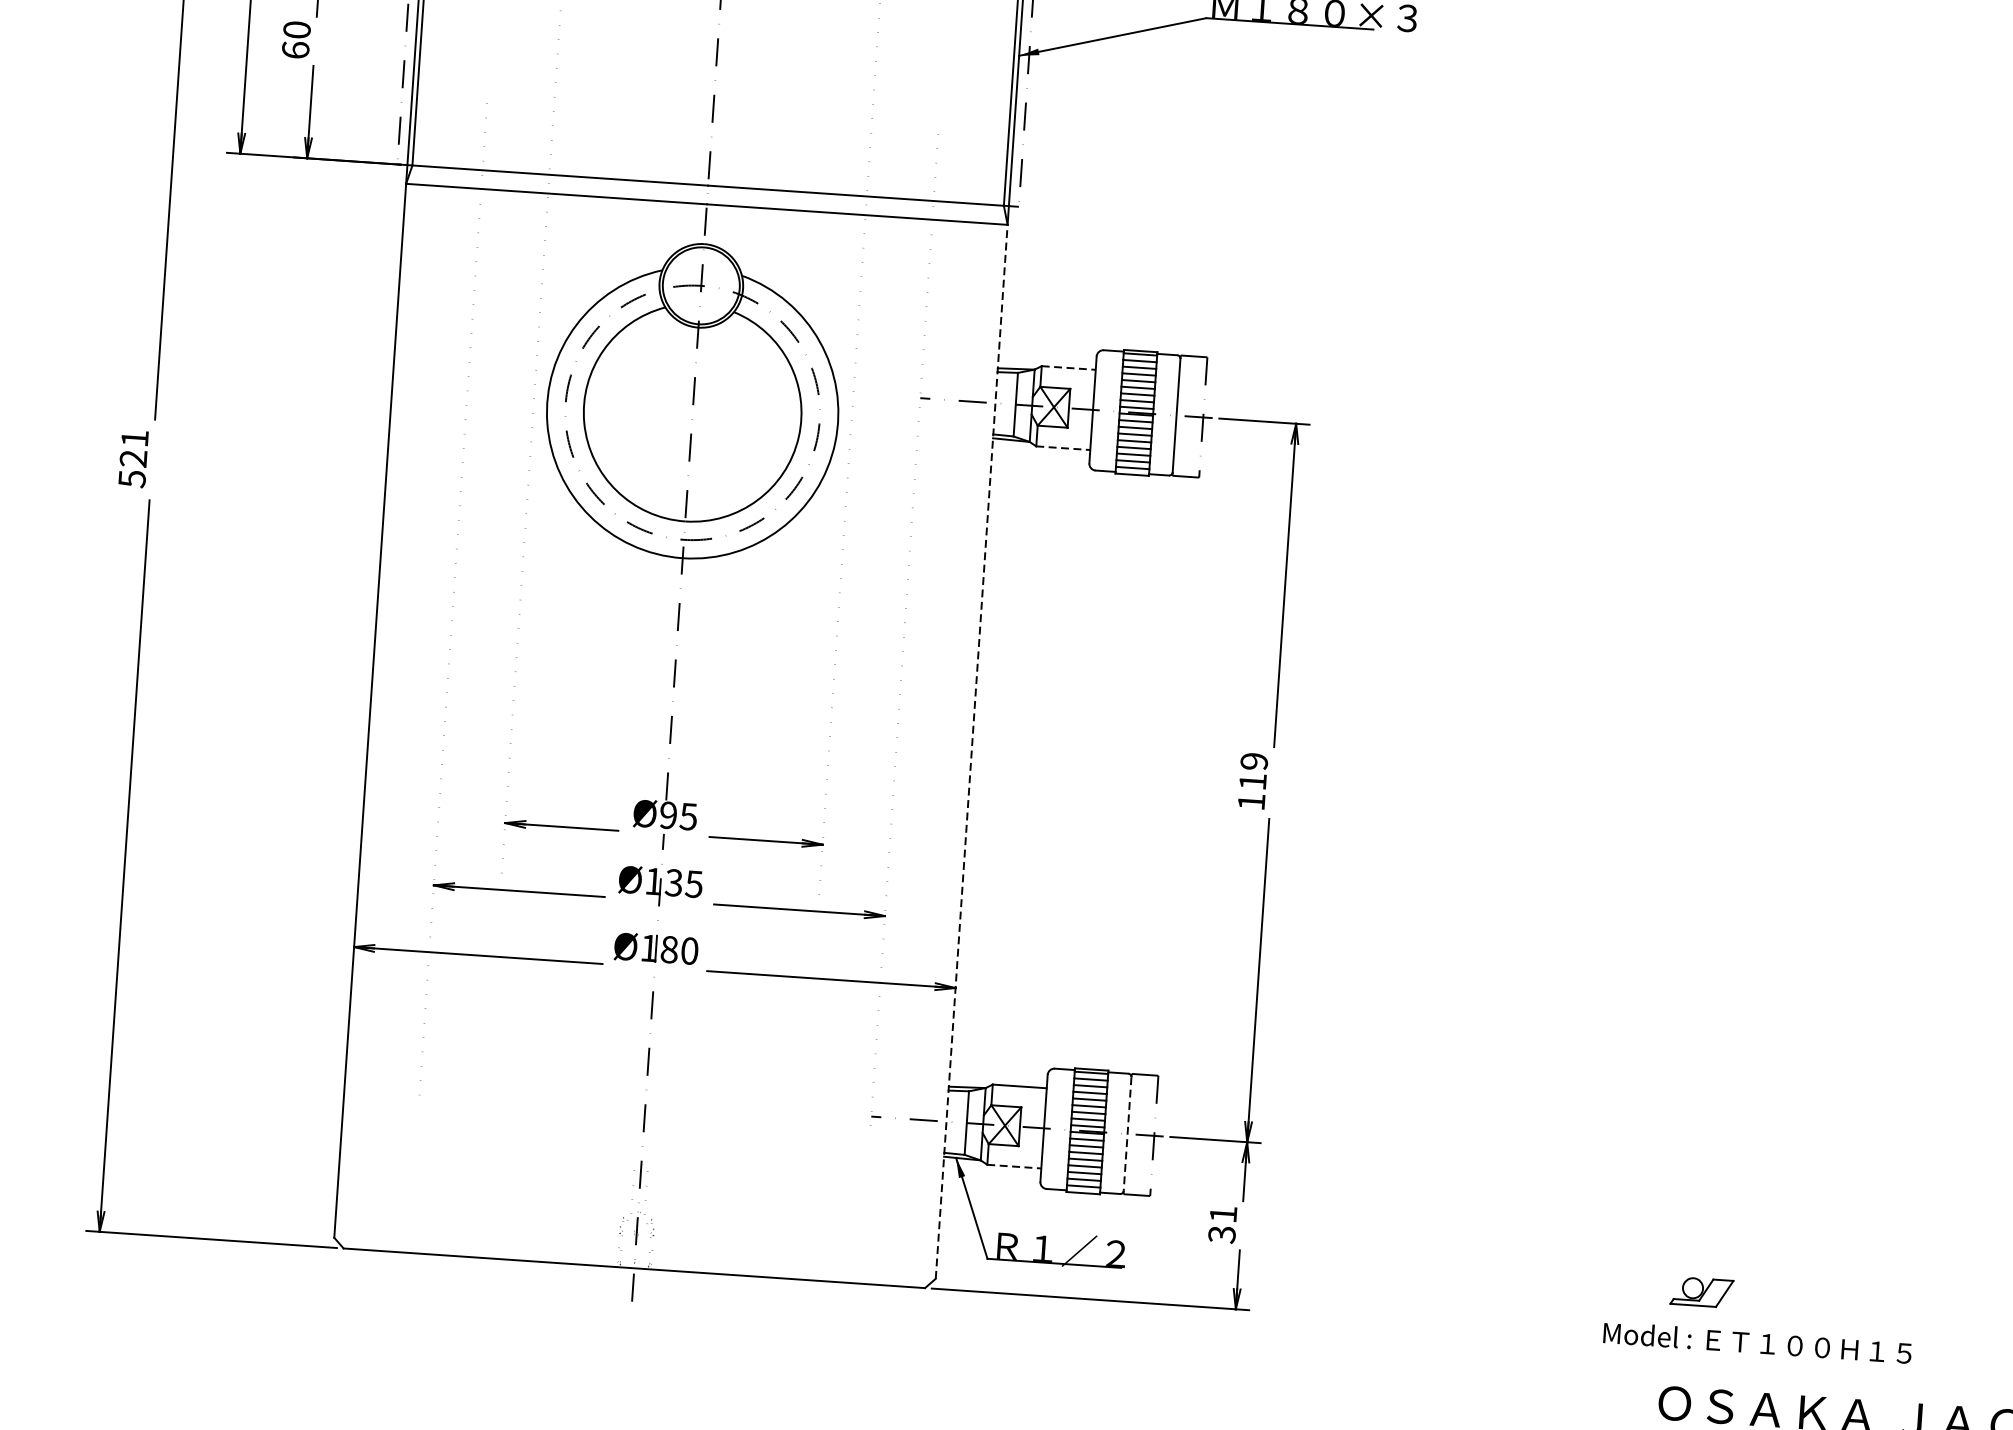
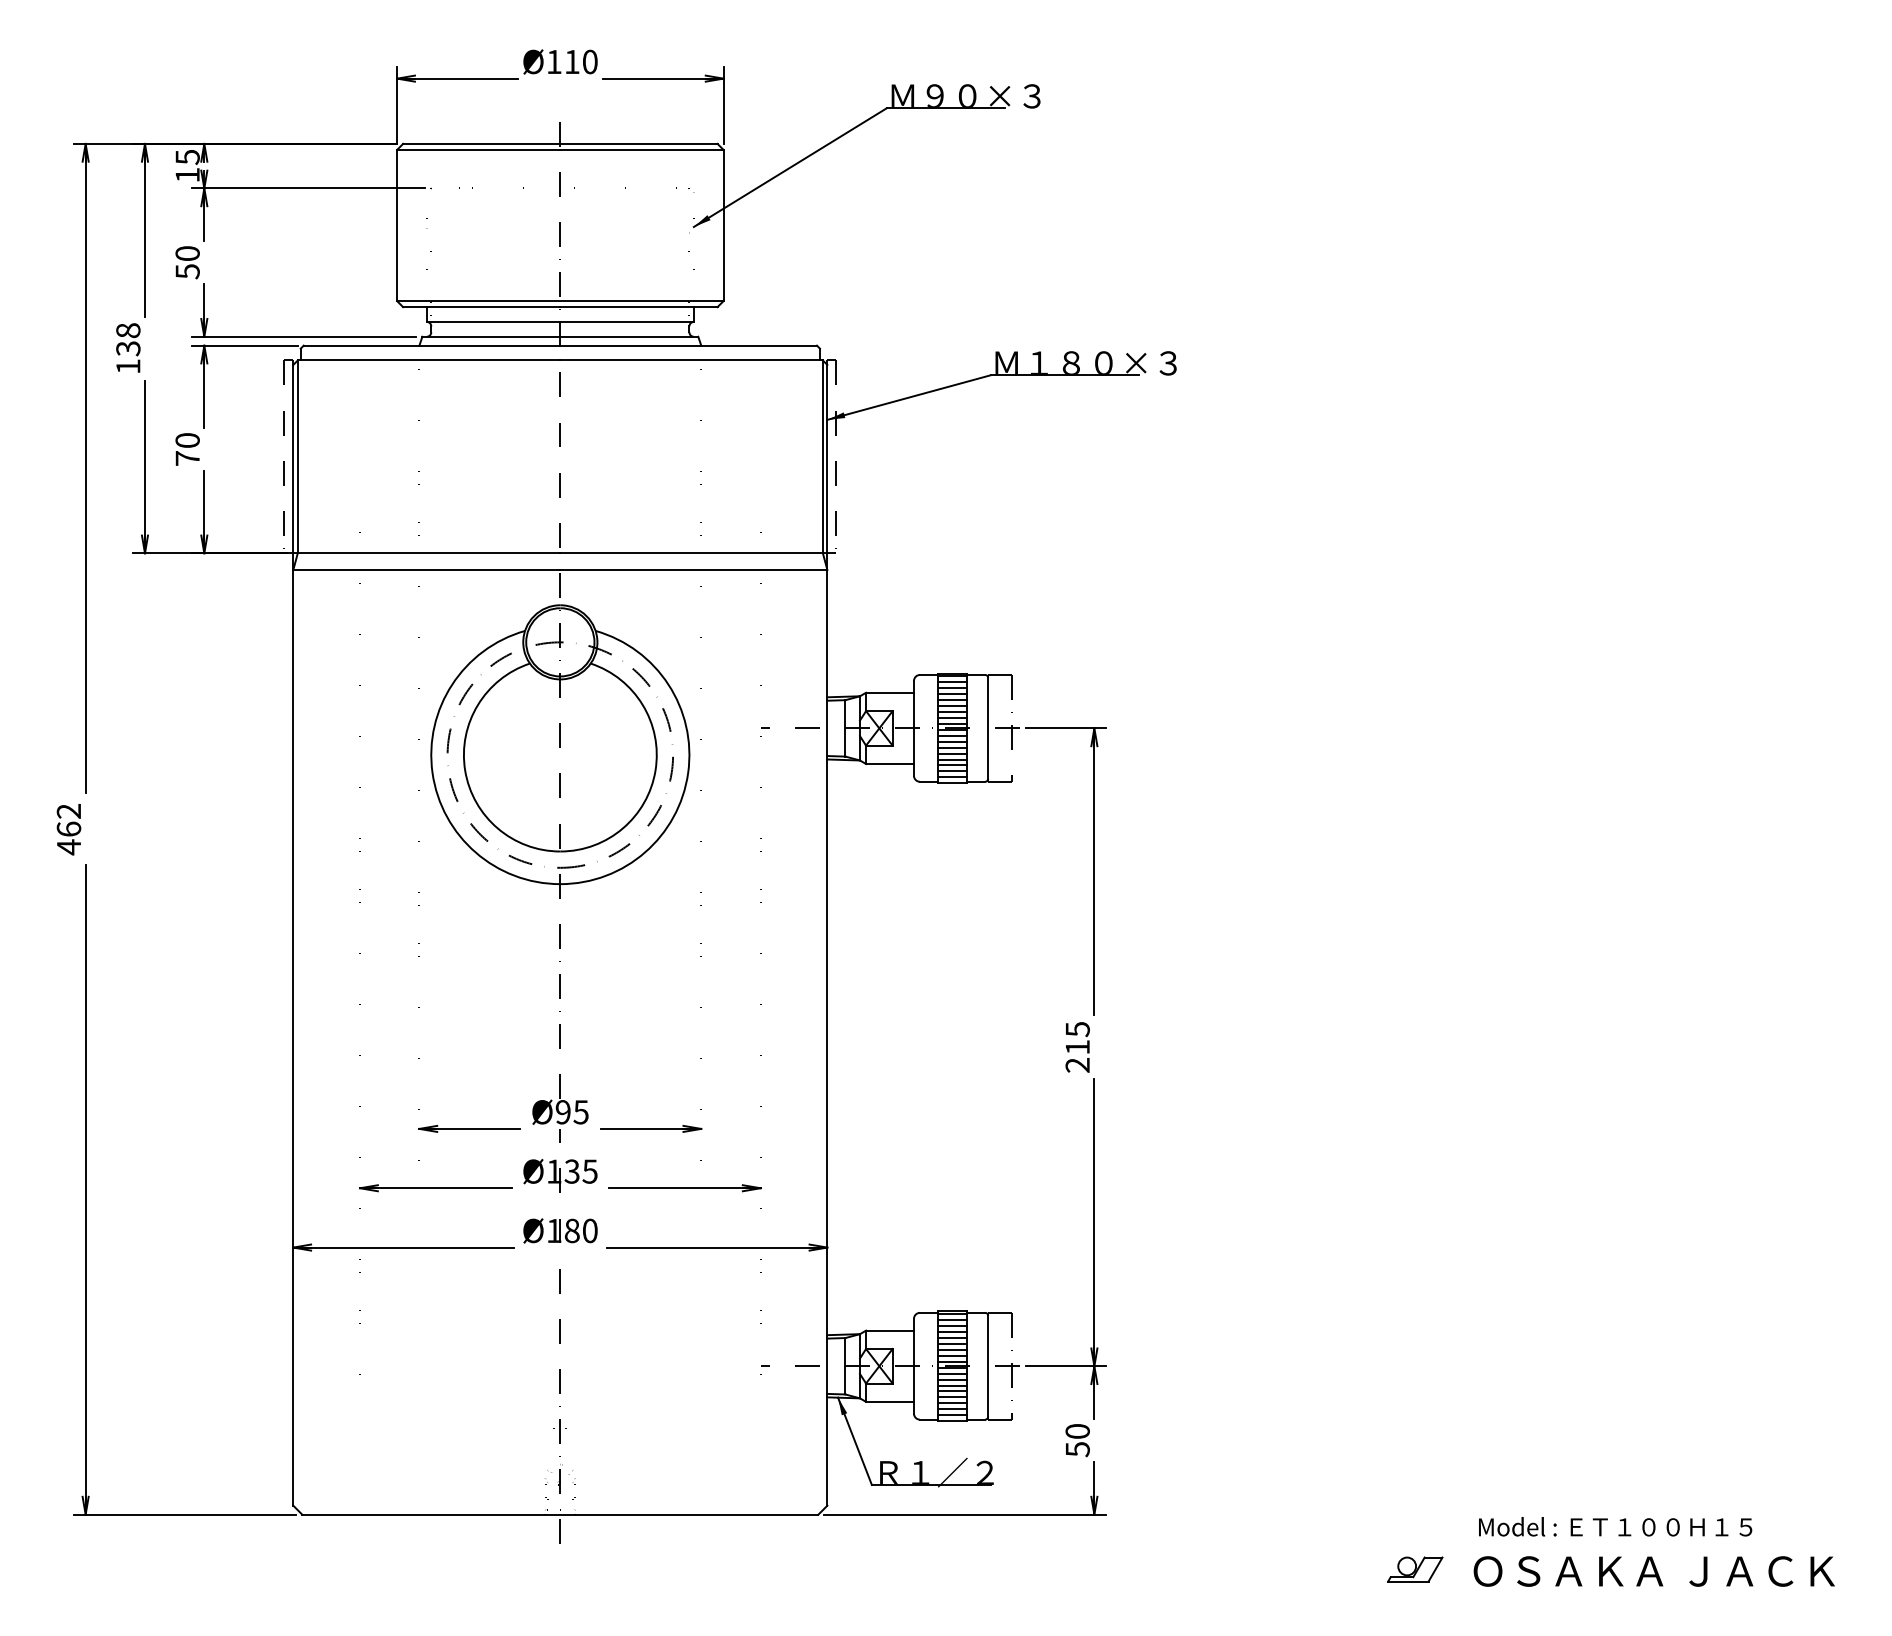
text: (295, 50) -> (187, 458), 60 -> 70
line: (1069, 367) -> (890, 692), dashed -> solid
line: (1063, 447) -> (890, 763), dashed -> solid
text: (132, 458) -> (68, 829), 521 -> 462
line: (971, 751) -> (827, 1037), dashed -> solid
text: (1252, 781) -> (1077, 1047), 119 -> 215
line: (1127, 1134) -> (988, 1366), dashed -> solid
line: (1014, 1166) -> (890, 1401), dashed -> solid
text: (1222, 1224) -> (1077, 1440), 31 -> 50
part: (1702, 1292) -> (1415, 1569), moved
text: (1757, 1342) -> (1615, 1526), moved

